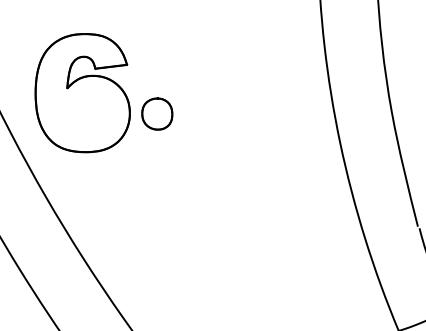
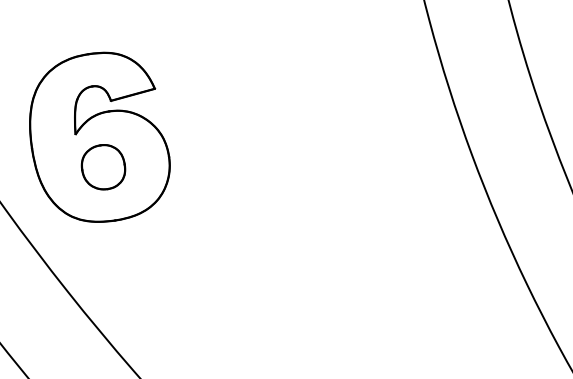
part: (157, 113) -> (103, 166), moved

